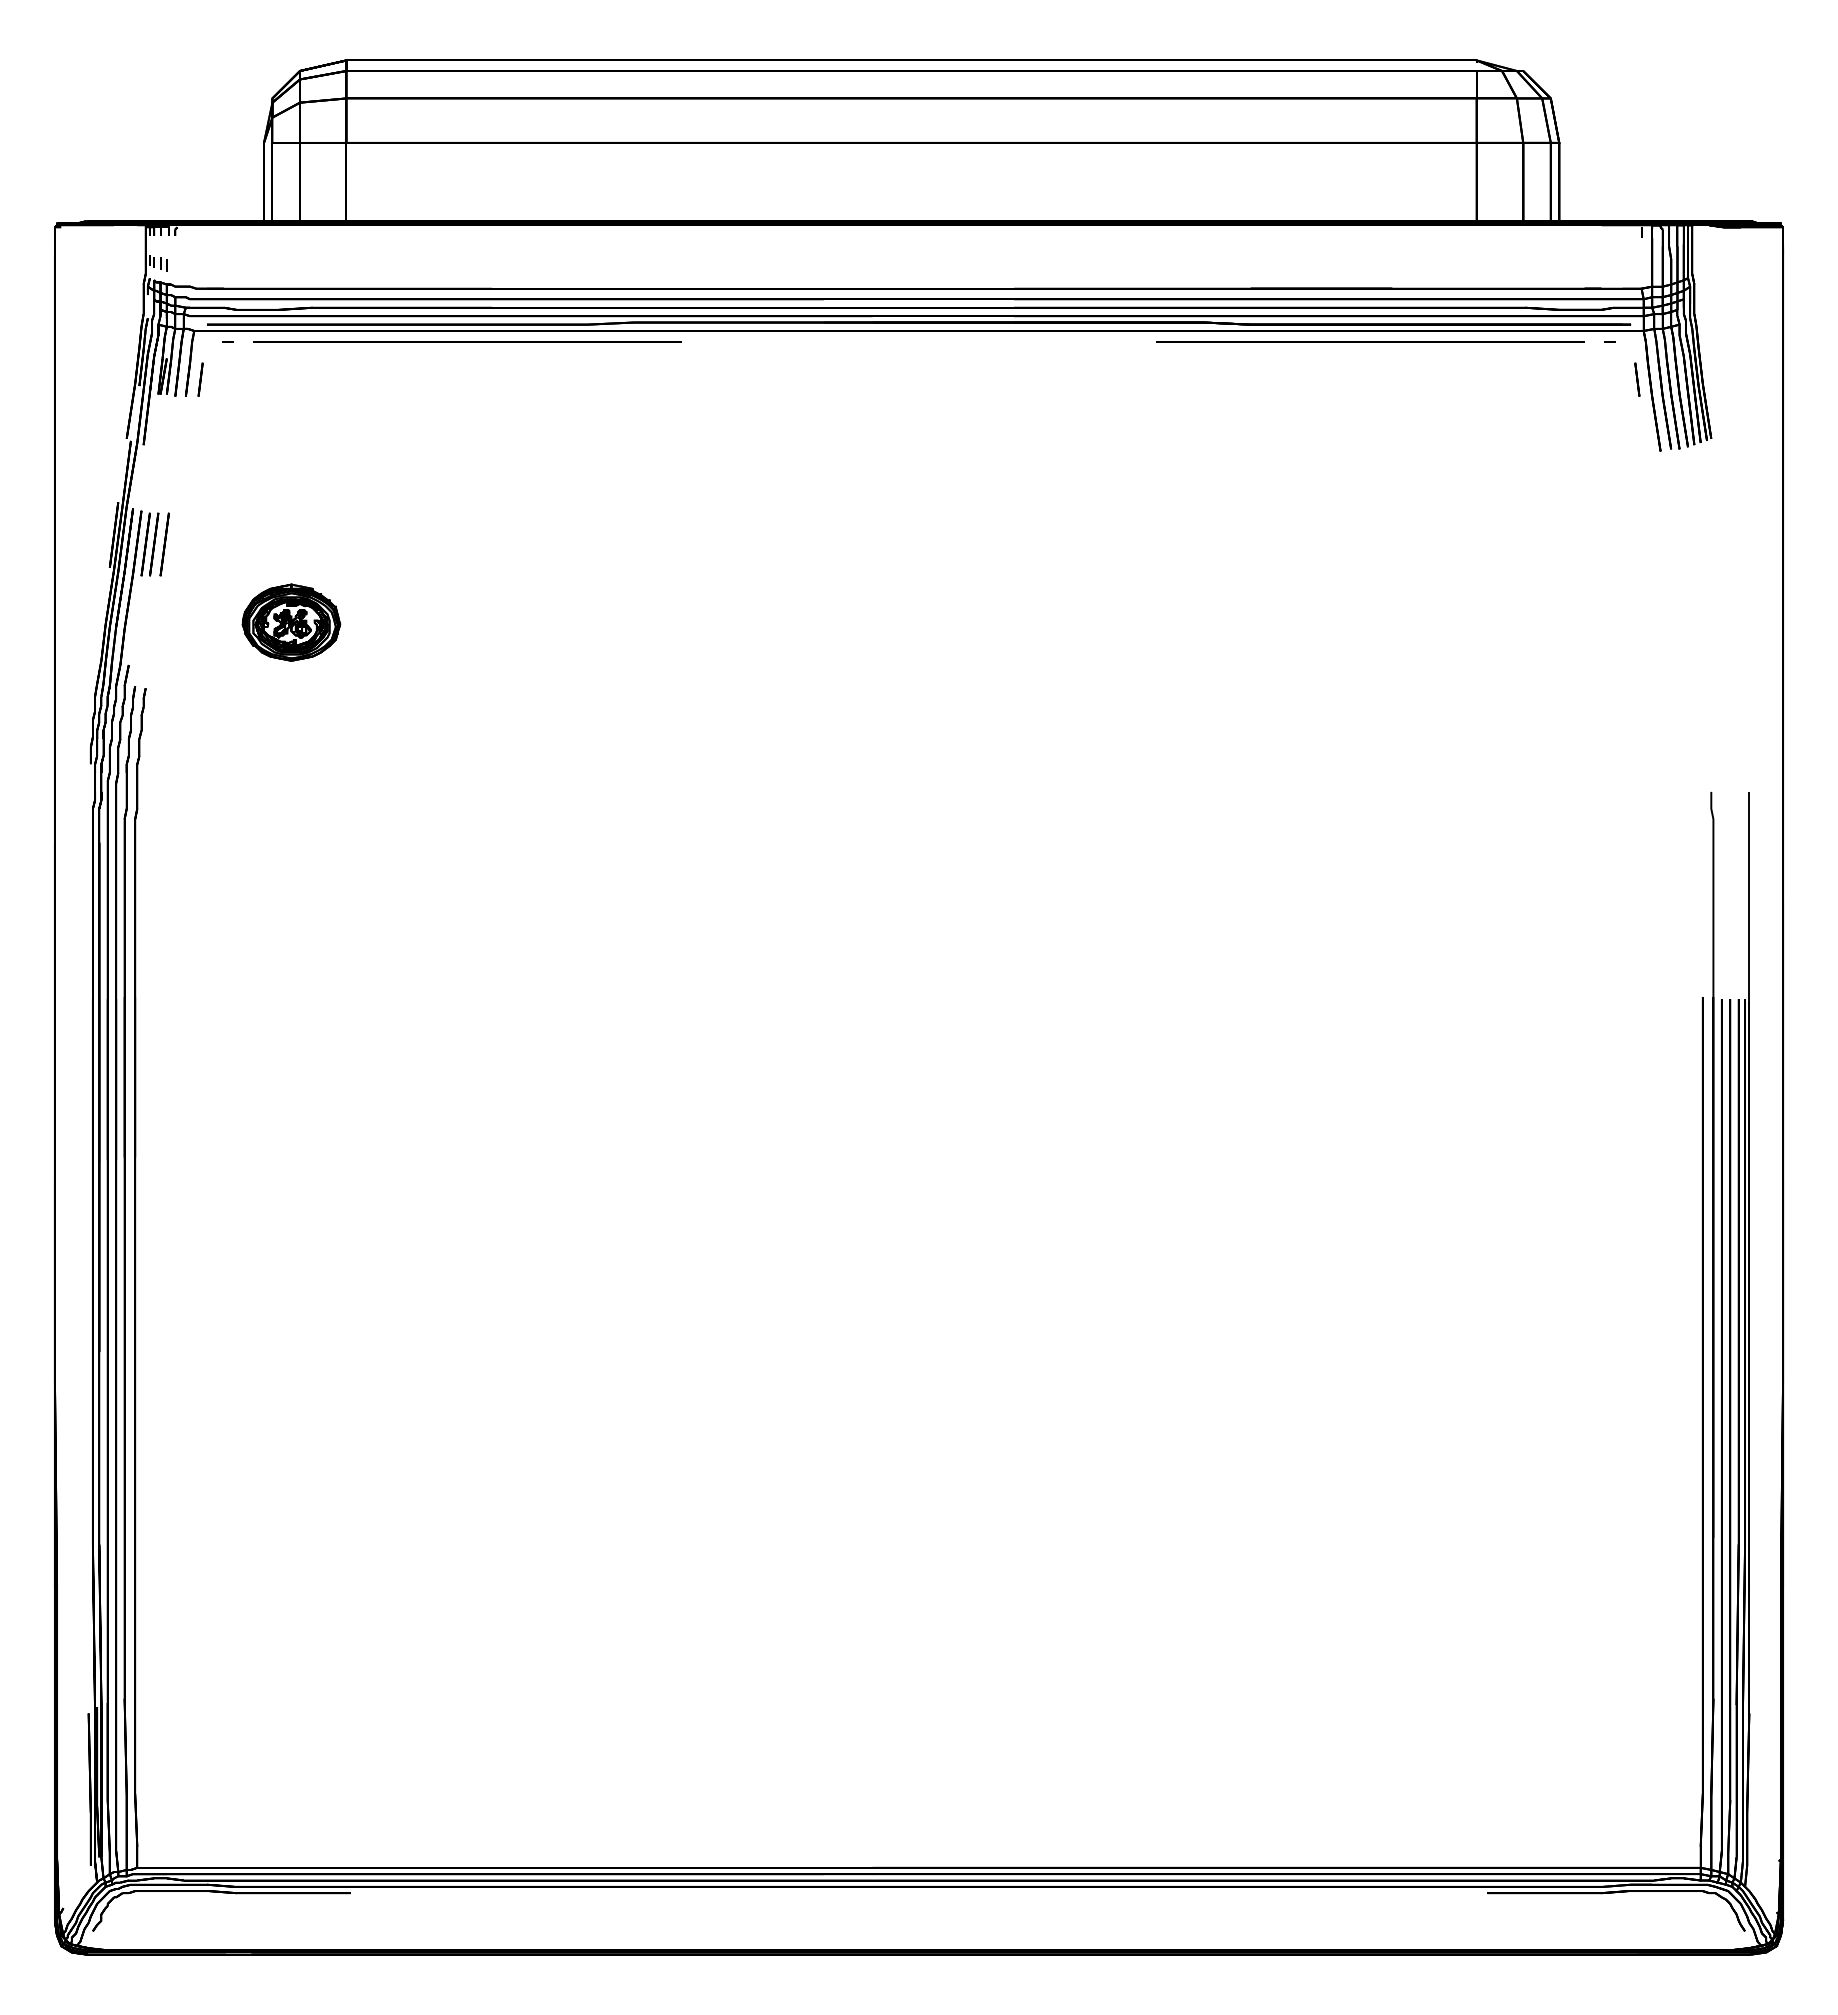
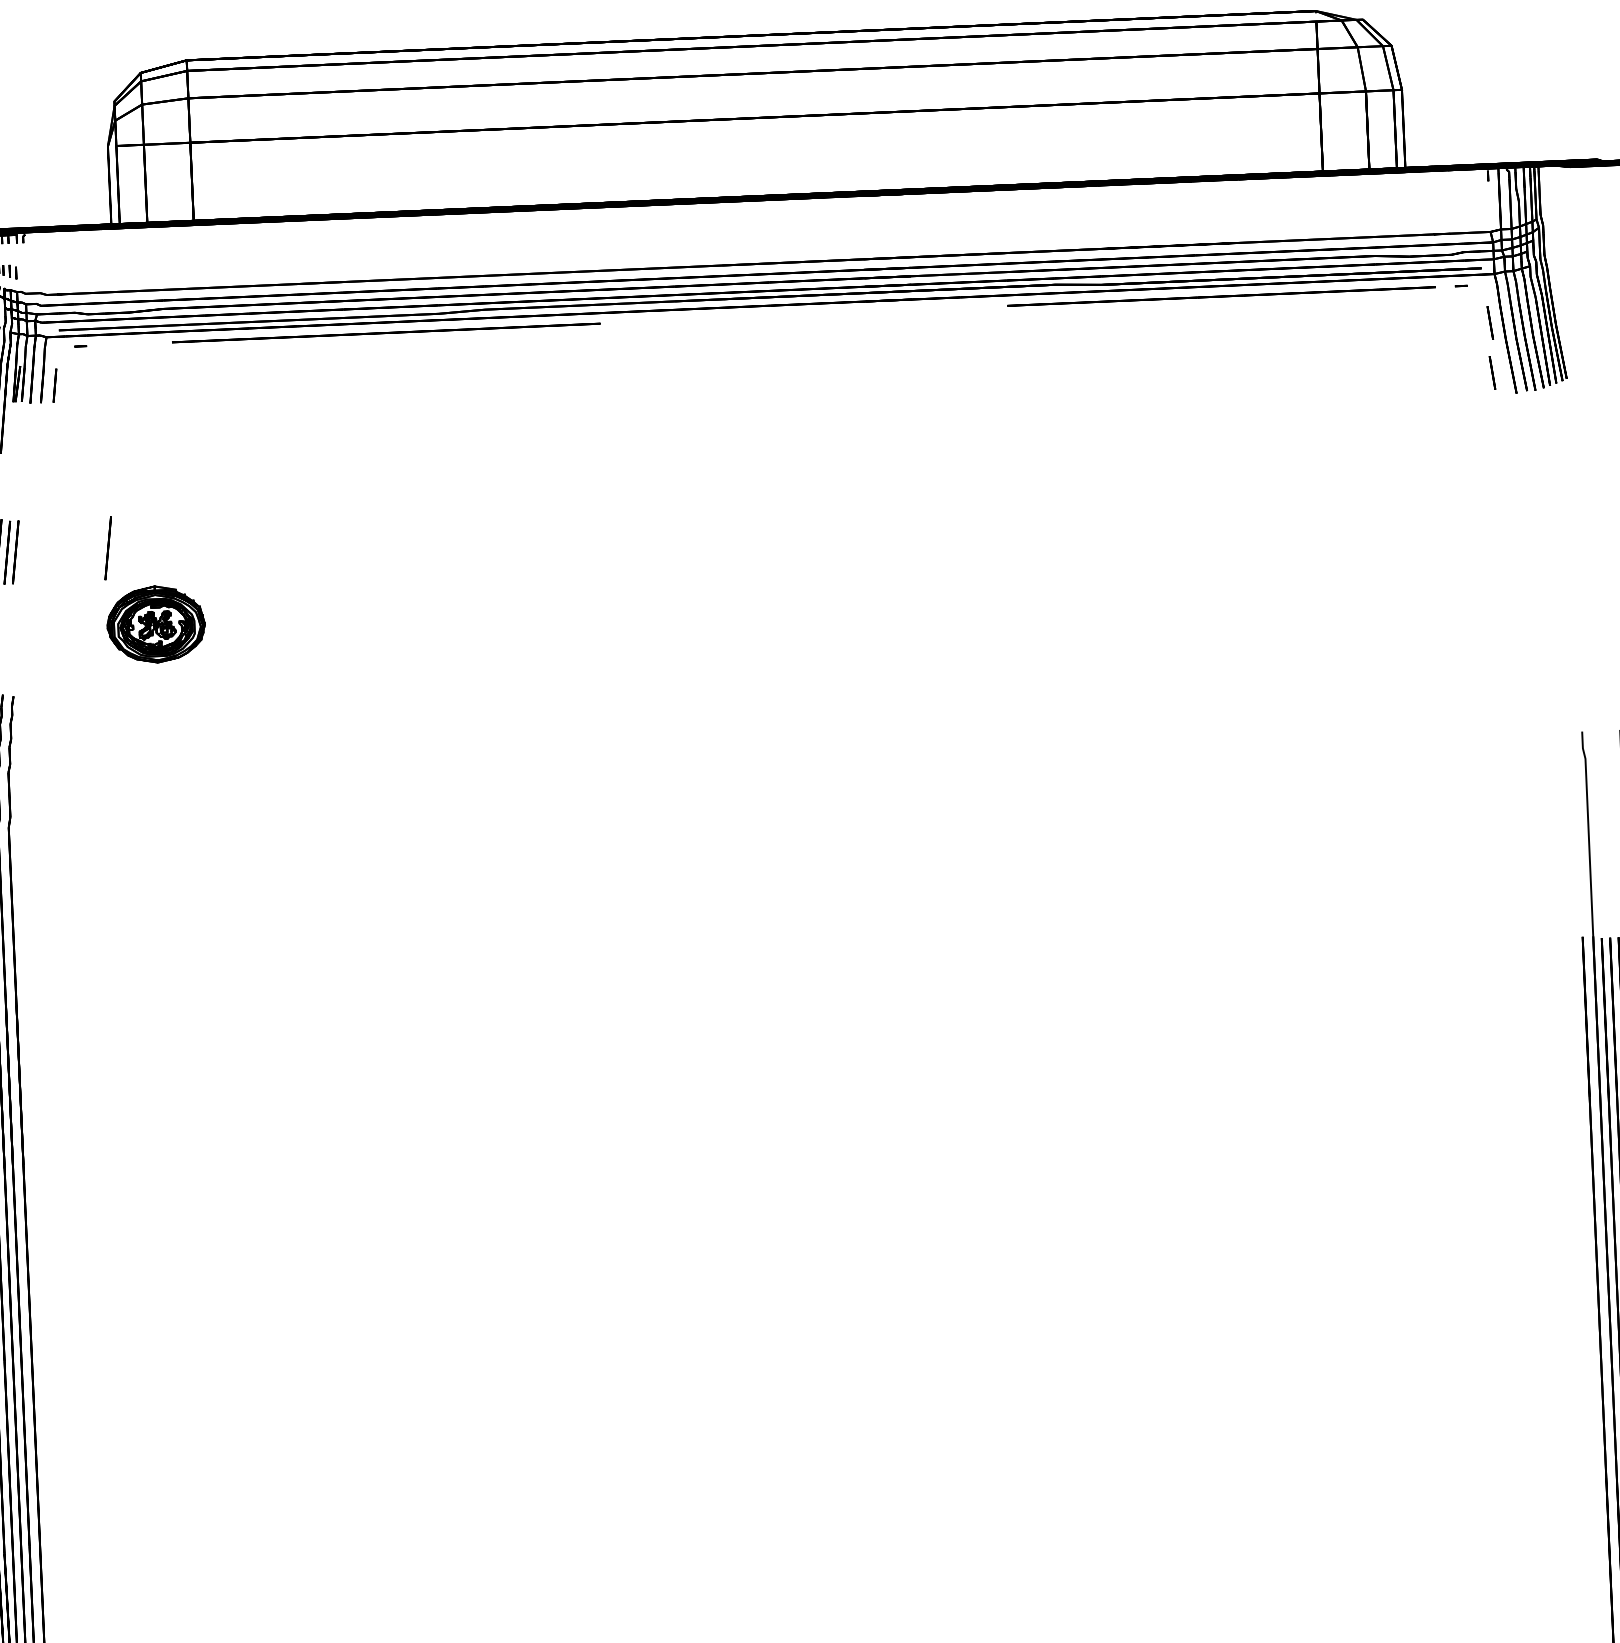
line: (467, 341) -> (385, 332), moved
line: (1637, 429) -> (1492, 372), added
line: (164, 544) -> (107, 548), moved

